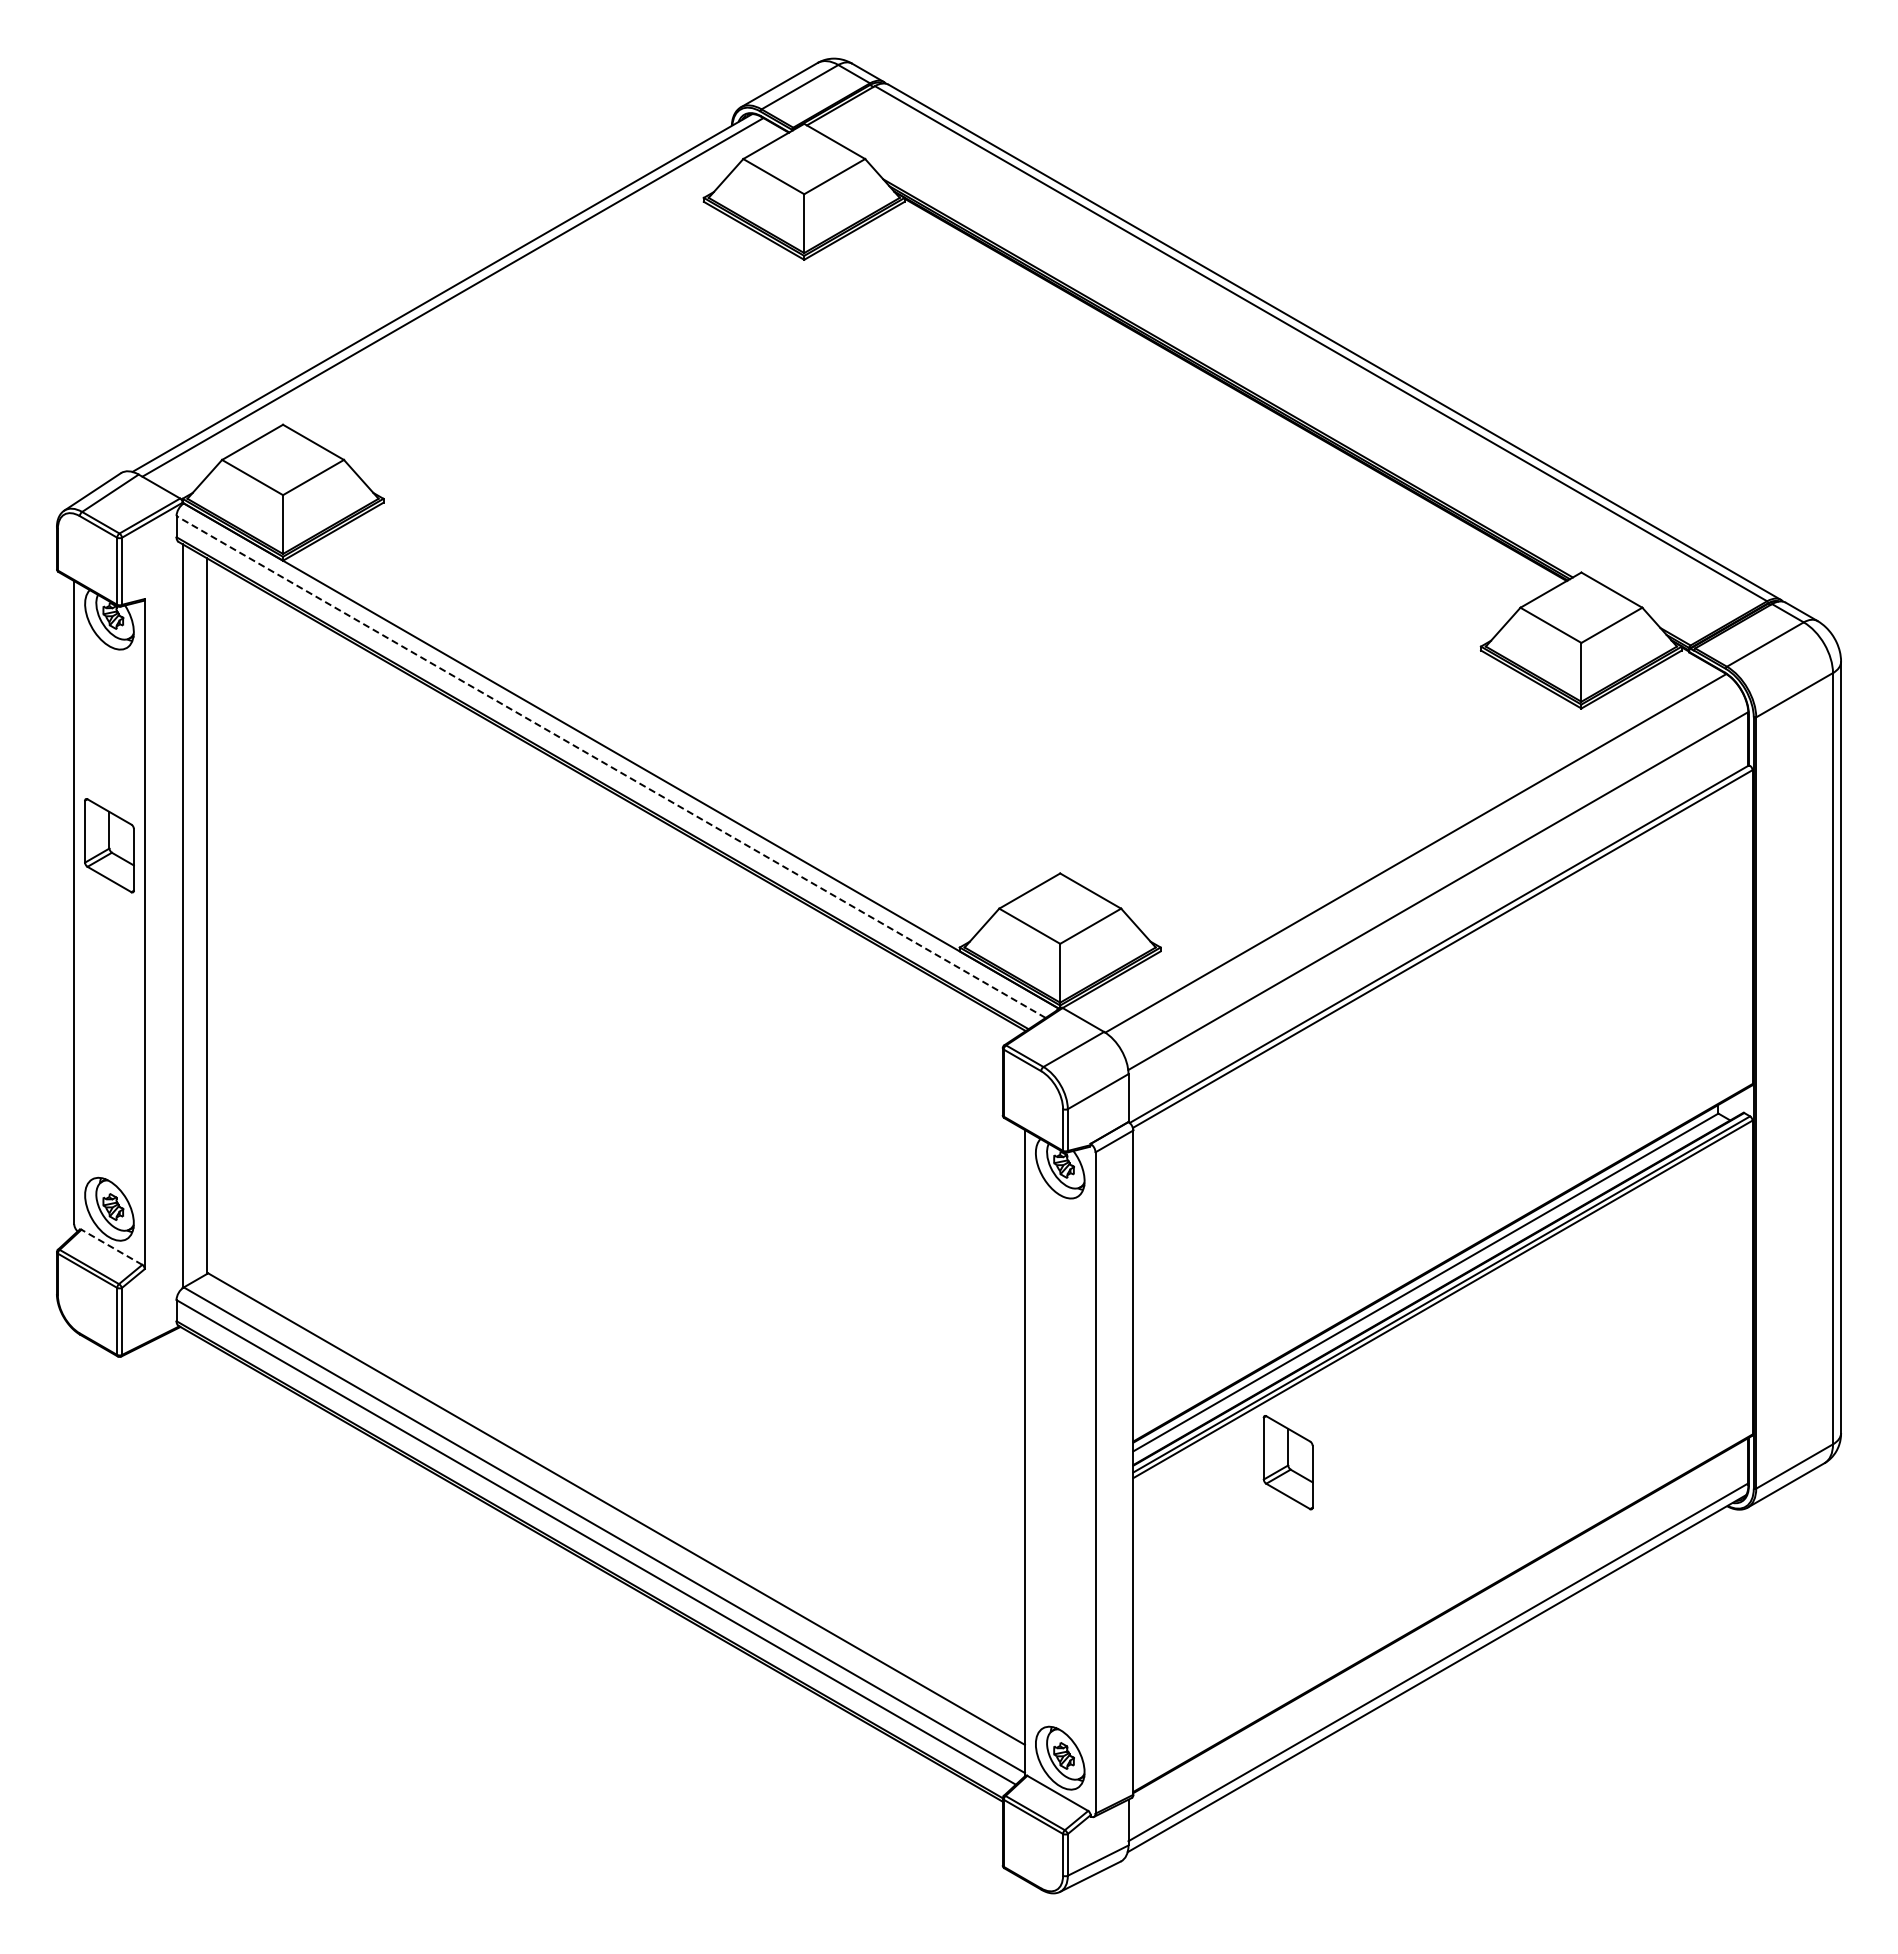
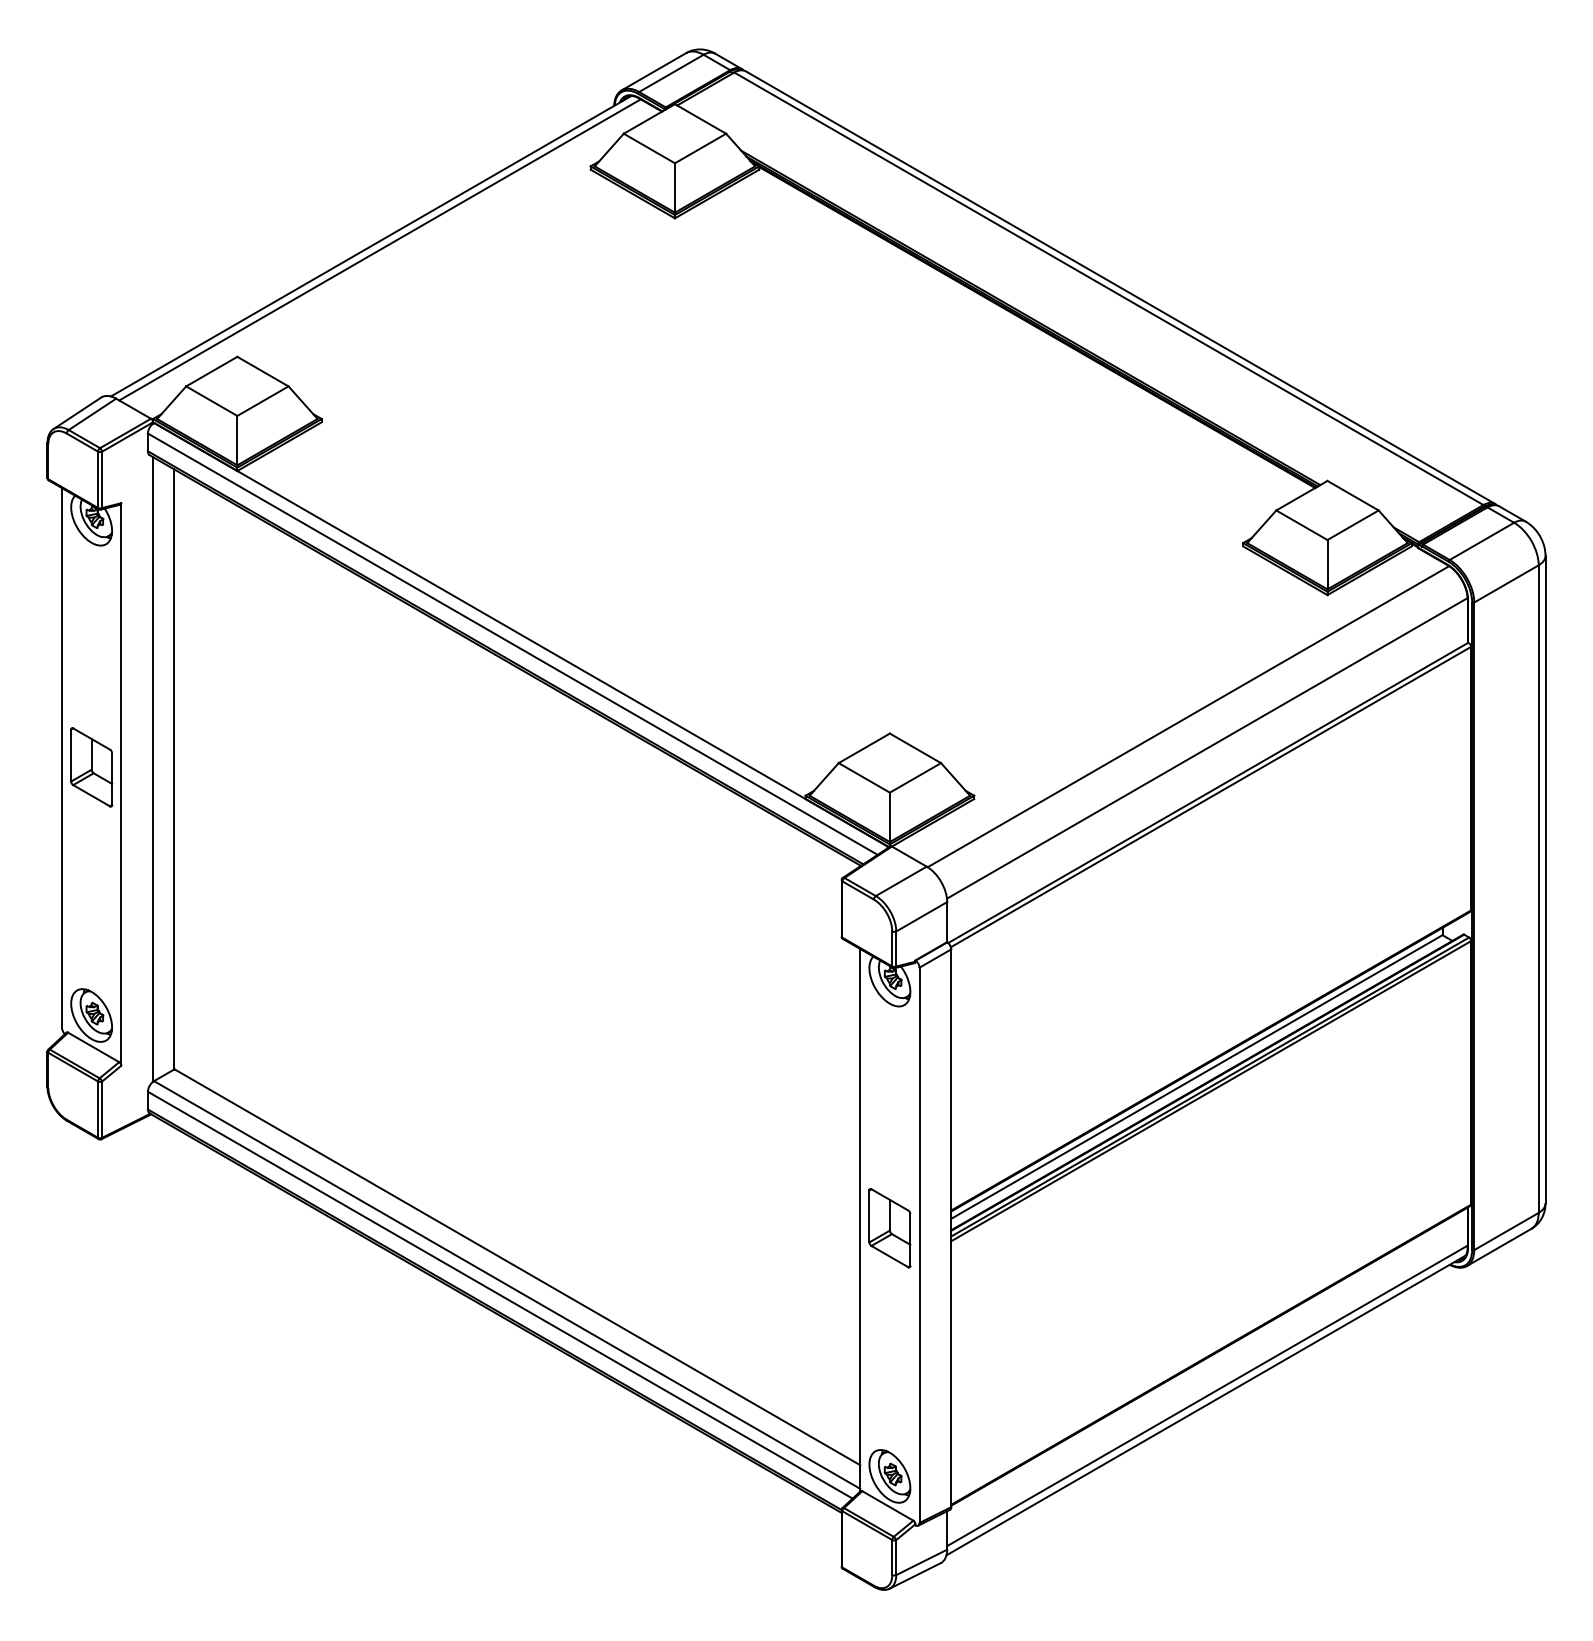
line: (611, 767) -> (513, 644), dashed -> solid
part: (109, 845) -> (91, 767), moved
line: (111, 1247) -> (93, 1047), dashed -> solid
part: (1287, 1462) -> (889, 1228), moved

